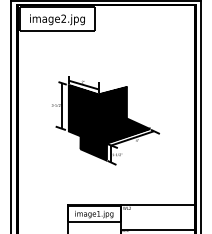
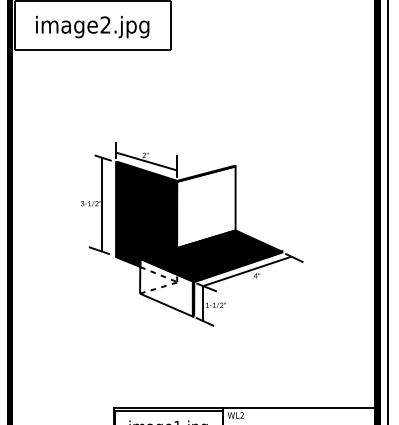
fill: (112, 107) -> (205, 207), removed
fill: (93, 146) -> (166, 288), removed

